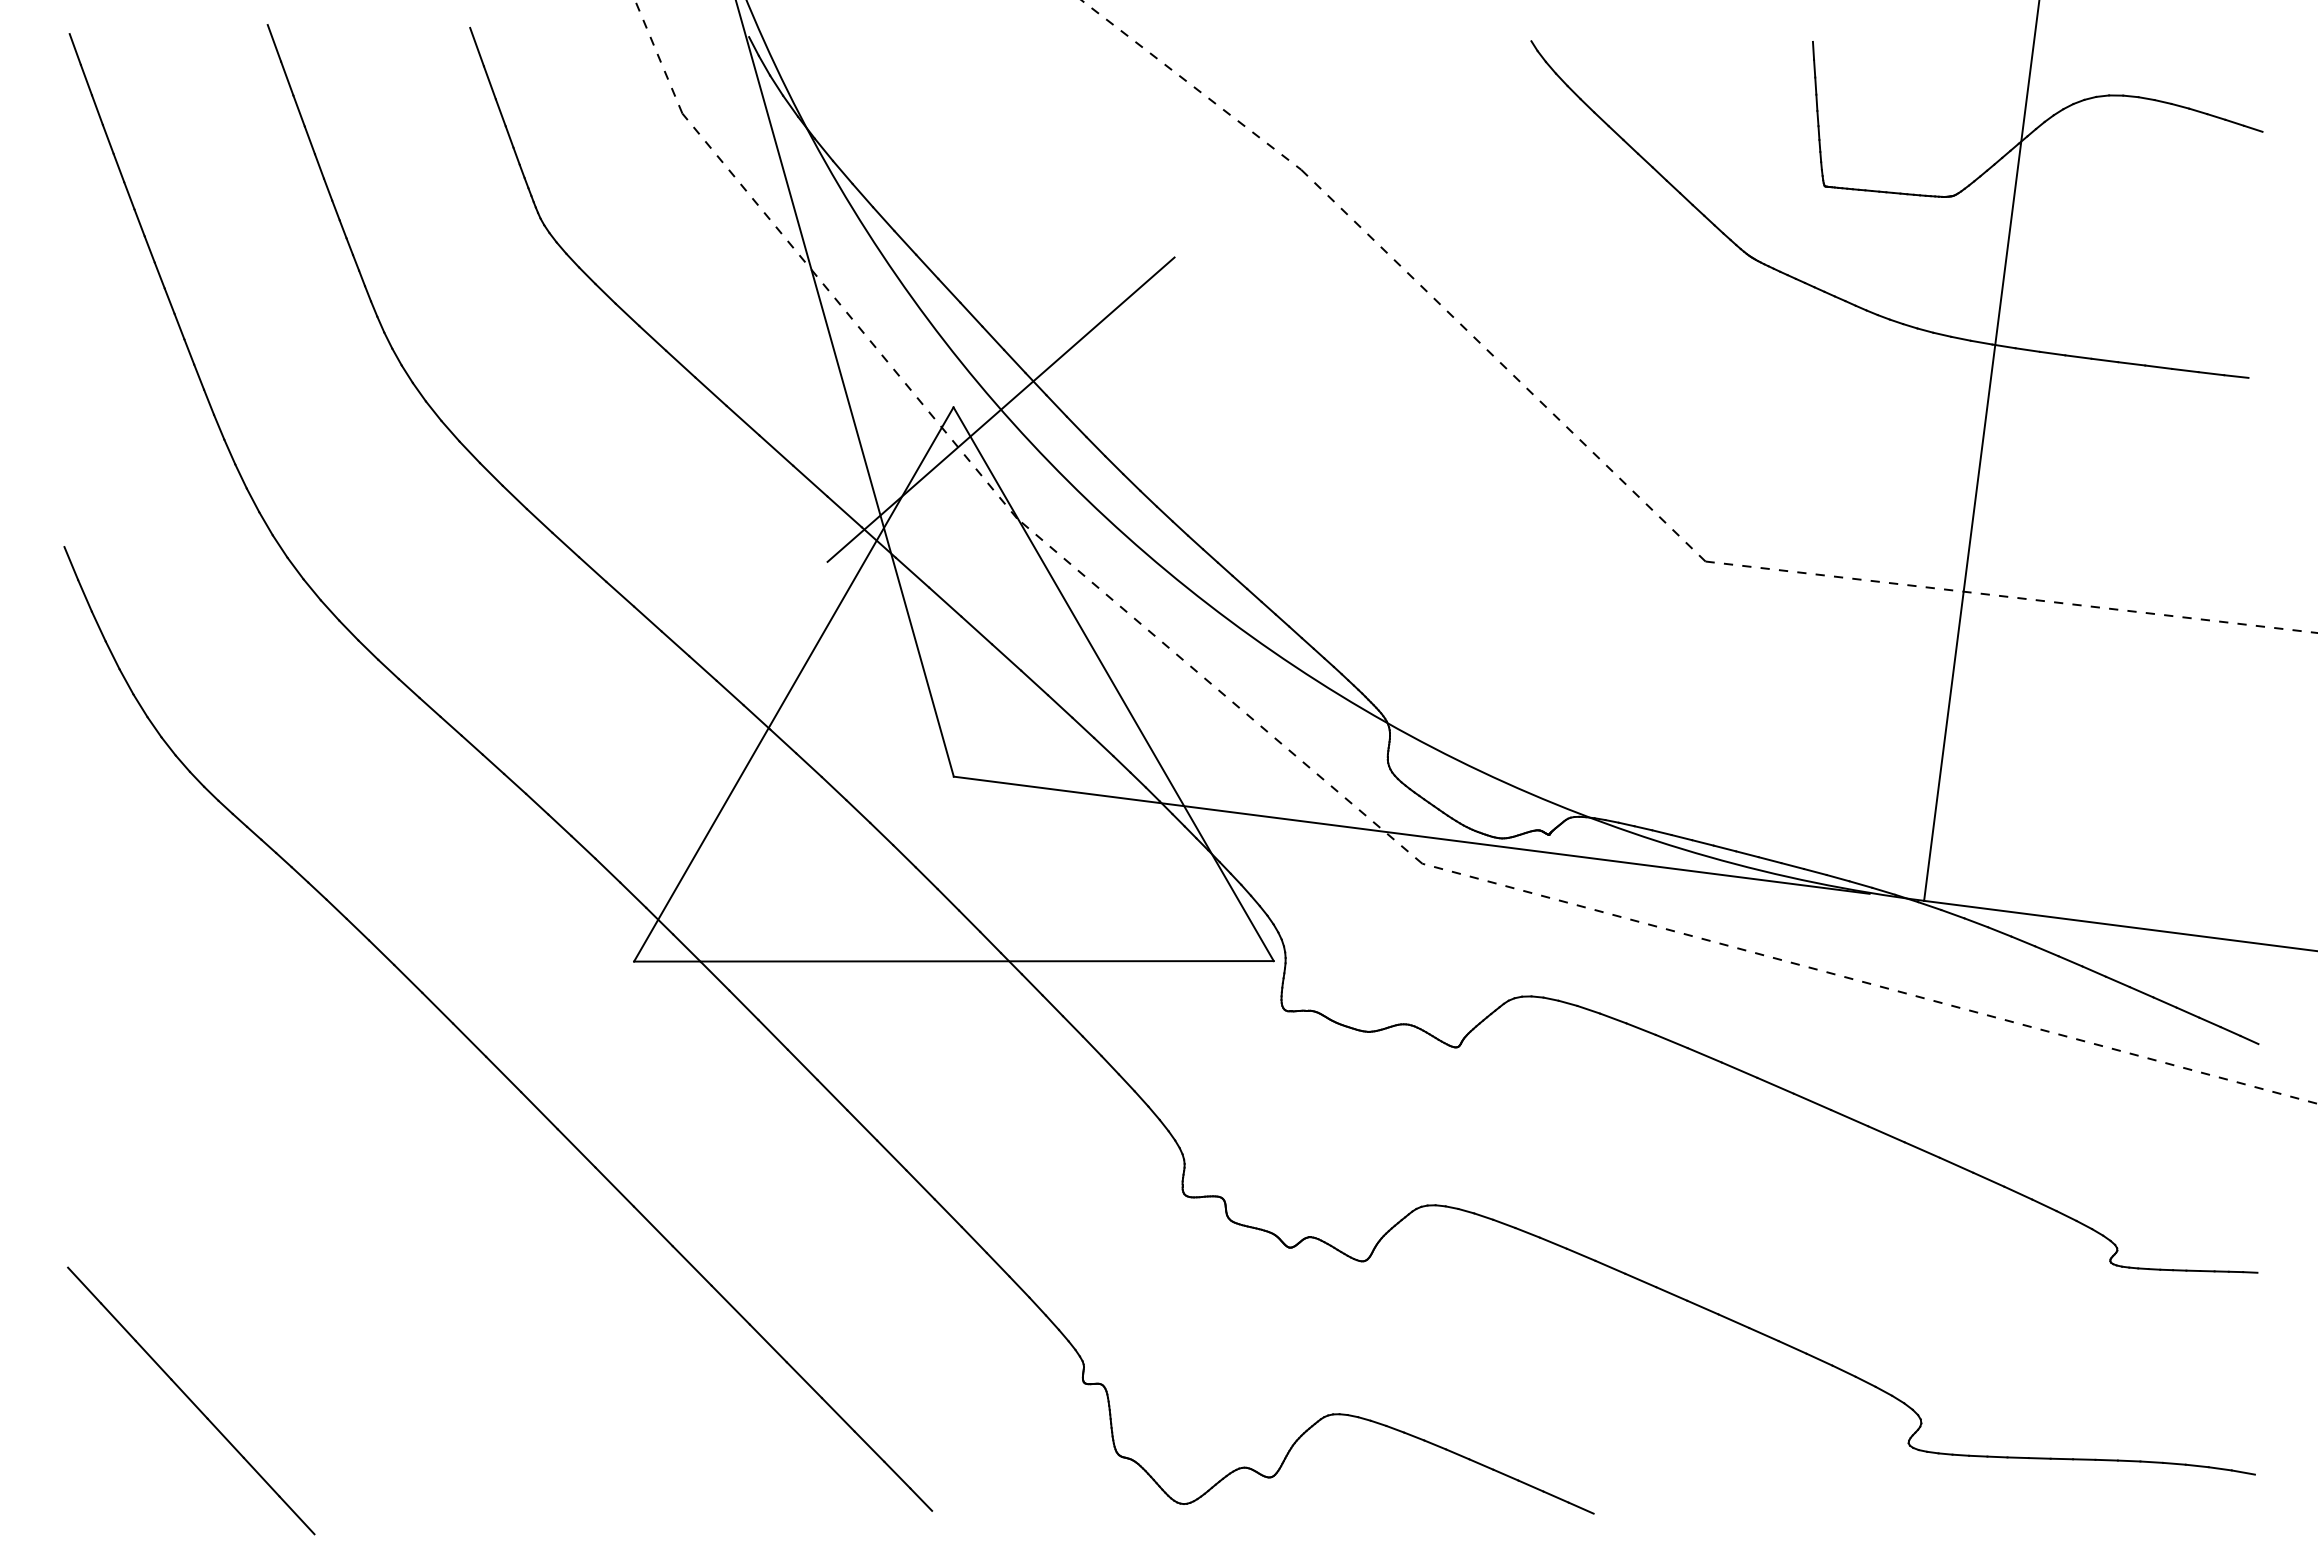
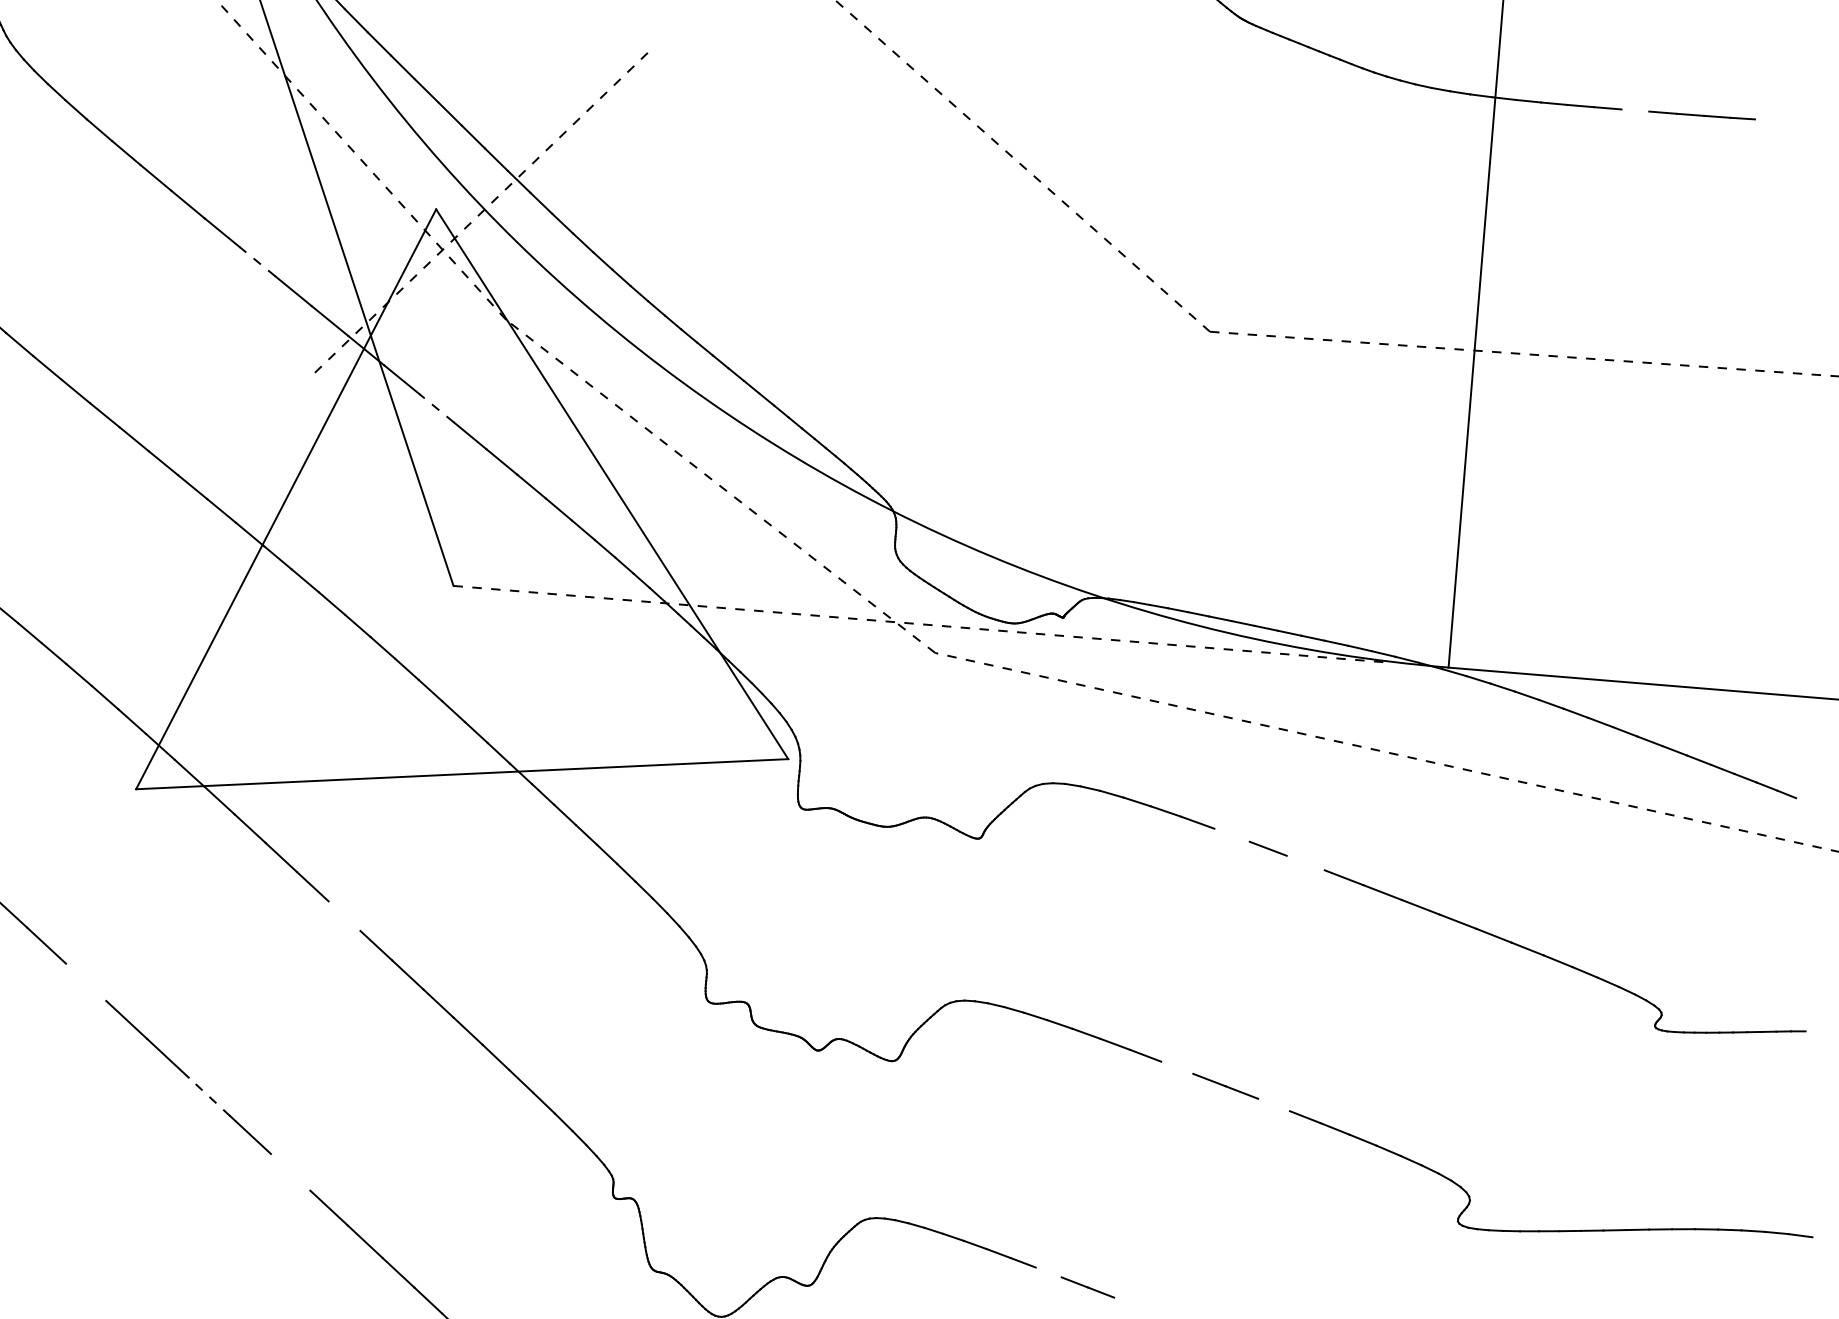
line: (2131, 363) -> (1635, 110), removed
line: (1001, 409) -> (485, 209), solid -> dashed
line: (776, 450) -> (257, 261), solid -> dashed
line: (945, 602) -> (437, 408), solid -> dashed
line: (1411, 835) -> (922, 624), solid -> dashed
line: (1704, 1055) -> (1231, 835), removed
line: (1775, 1085) -> (1305, 862), removed
line: (832, 1094) -> (344, 915), removed
line: (576, 1148) -> (86, 982), removed
line: (692, 1265) -> (209, 1096), solid -> dashed
line: (1640, 1280) -> (1176, 1067), removed
line: (1733, 1320) -> (1273, 1104), removed
line: (767, 1343) -> (289, 1172), removed
line: (1505, 1474) -> (1048, 1271), removed
line: (1580, 1507) -> (1126, 1302), removed

